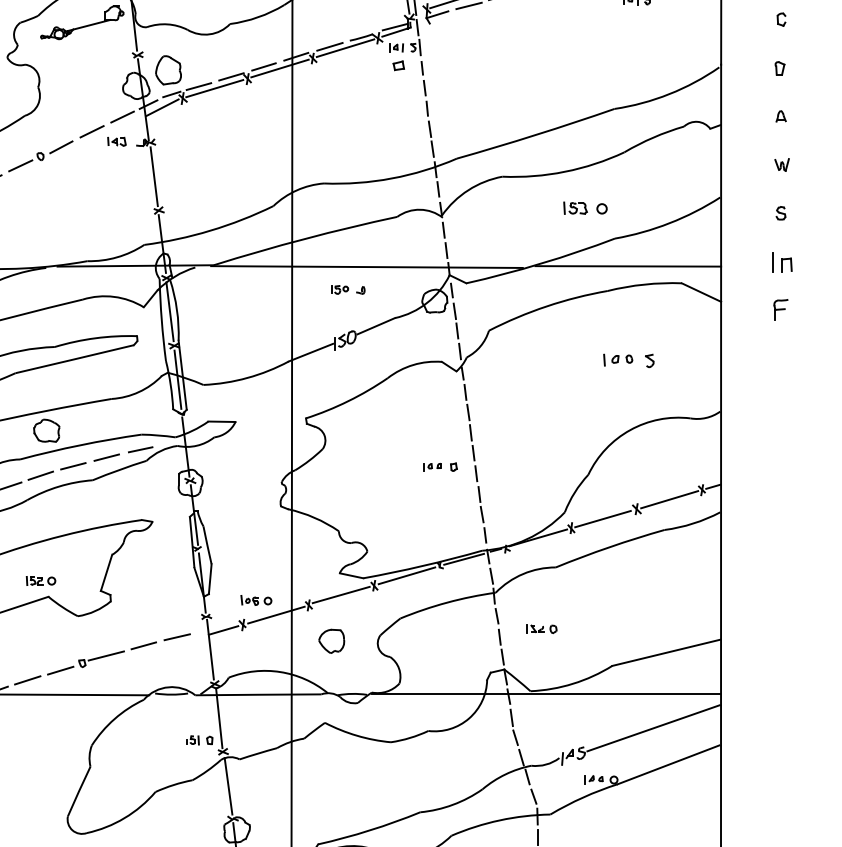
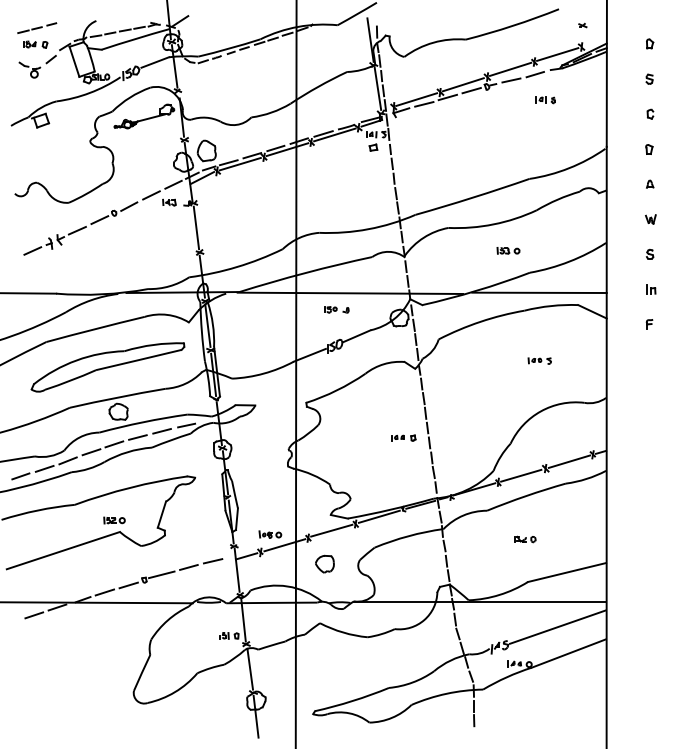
part: (585, 207) -> (508, 250), size x0.71
part: (782, 261) -> (651, 289), size x0.62
part: (780, 310) -> (649, 324), size x0.62
part: (628, 359) -> (539, 360), size x0.62
part: (542, 629) -> (525, 539), moved

